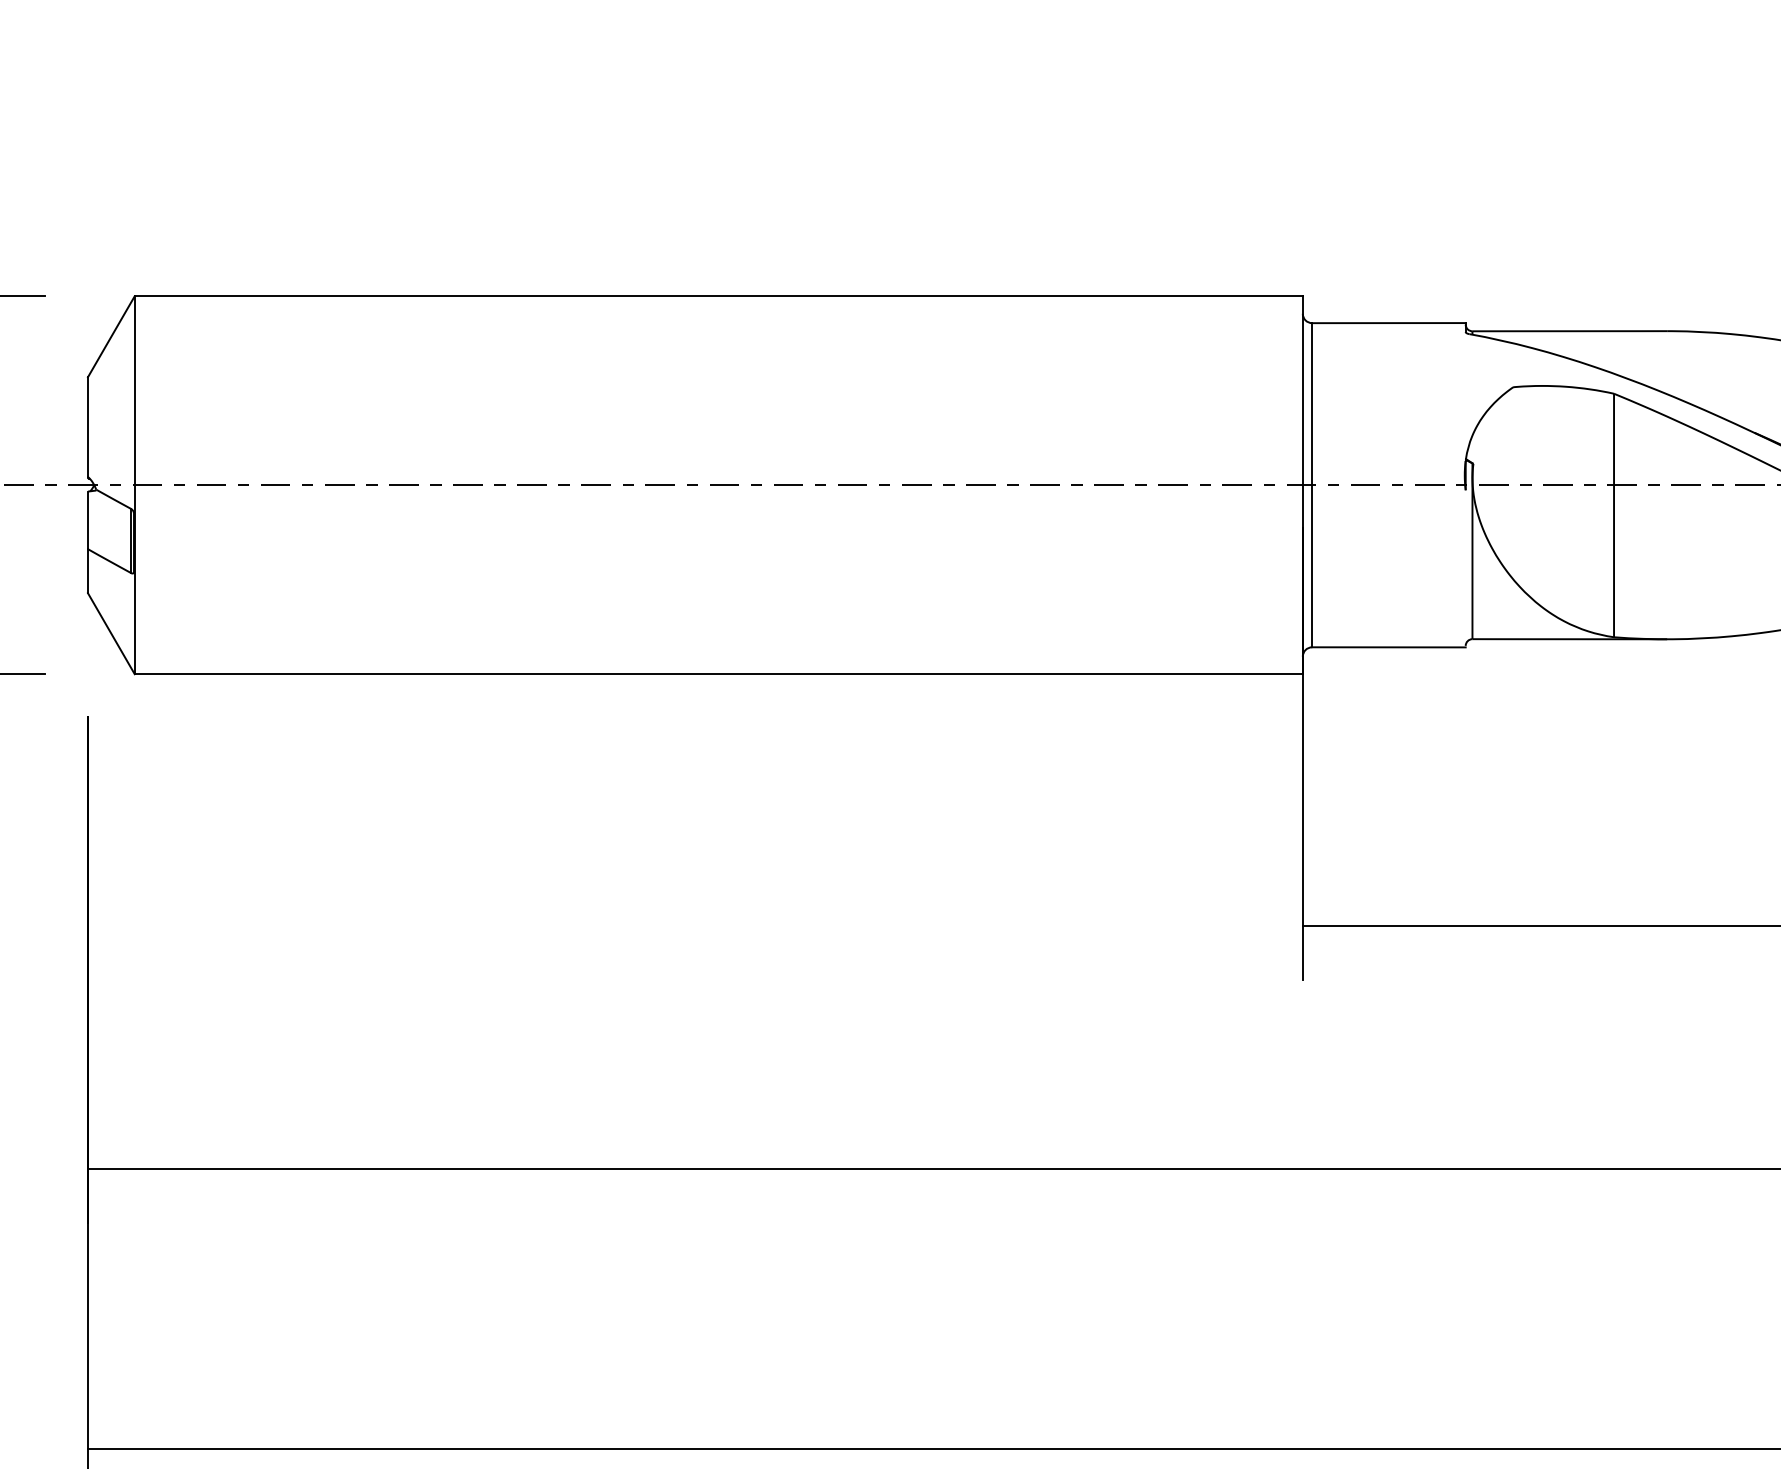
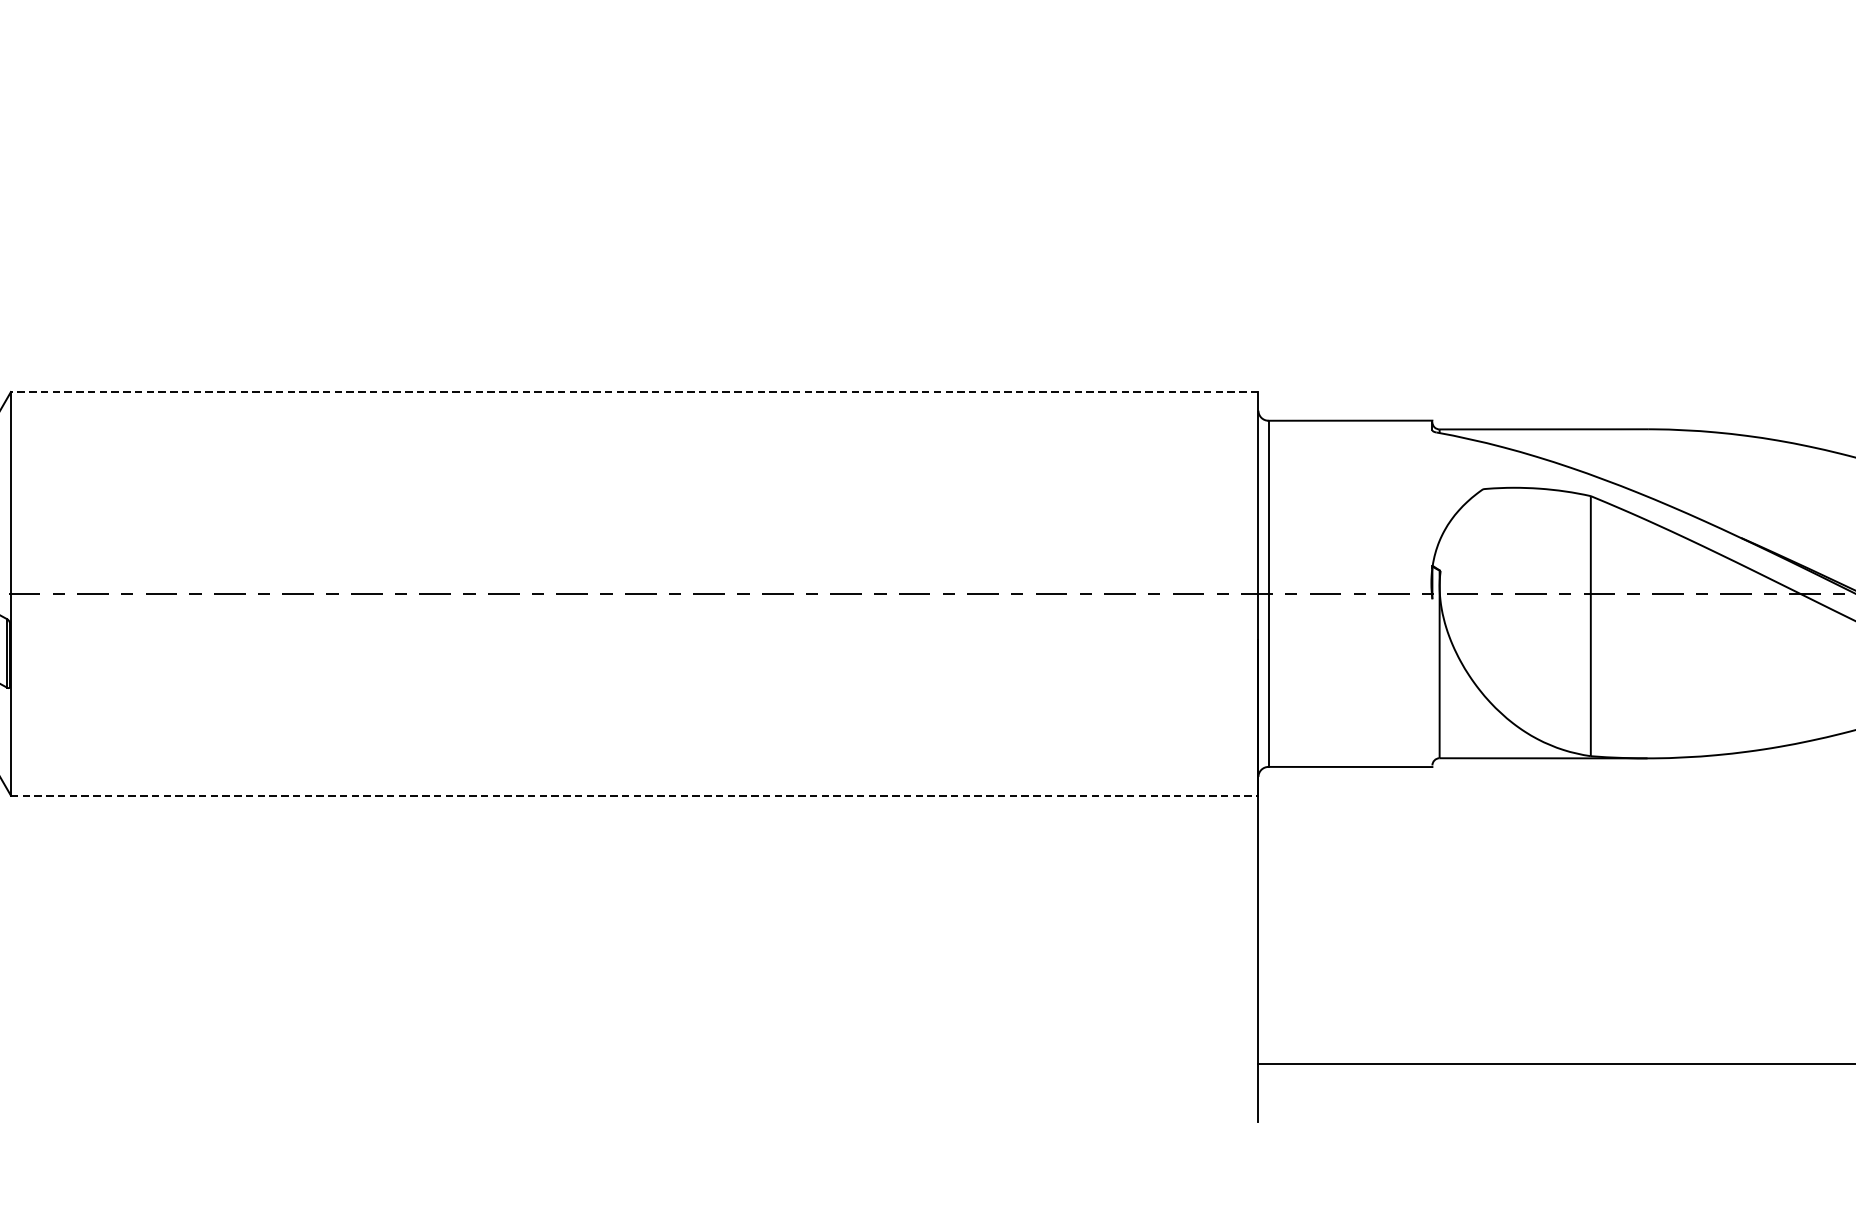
line: (718, 296) -> (634, 392), solid -> dashed
line: (719, 674) -> (635, 795), solid -> dashed

